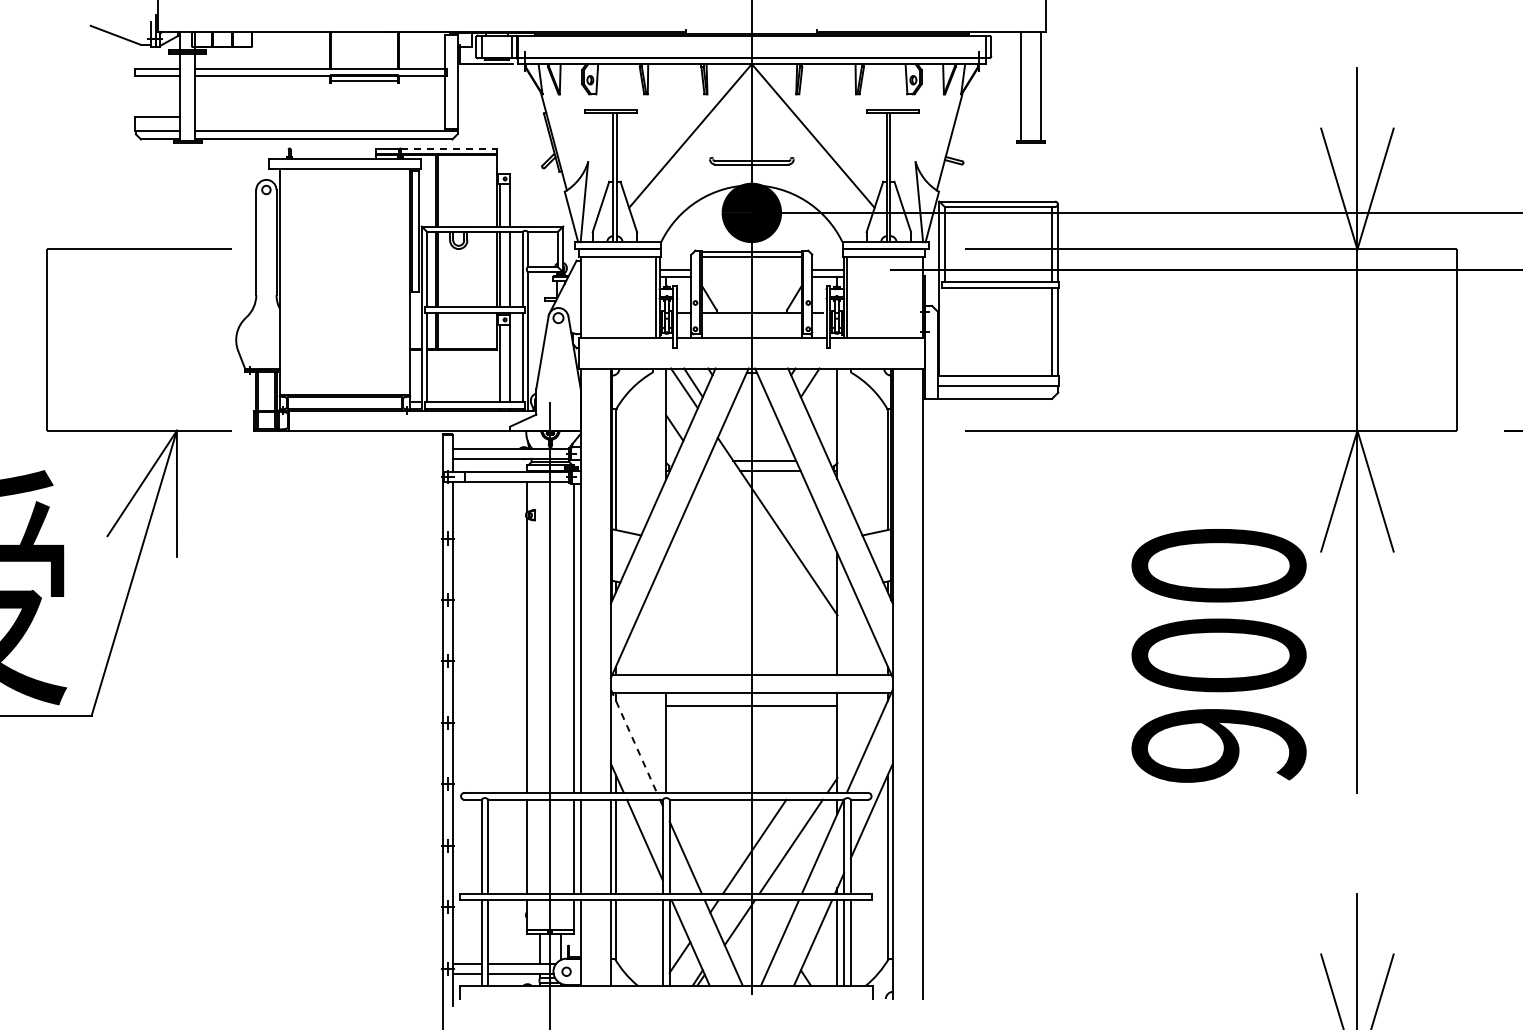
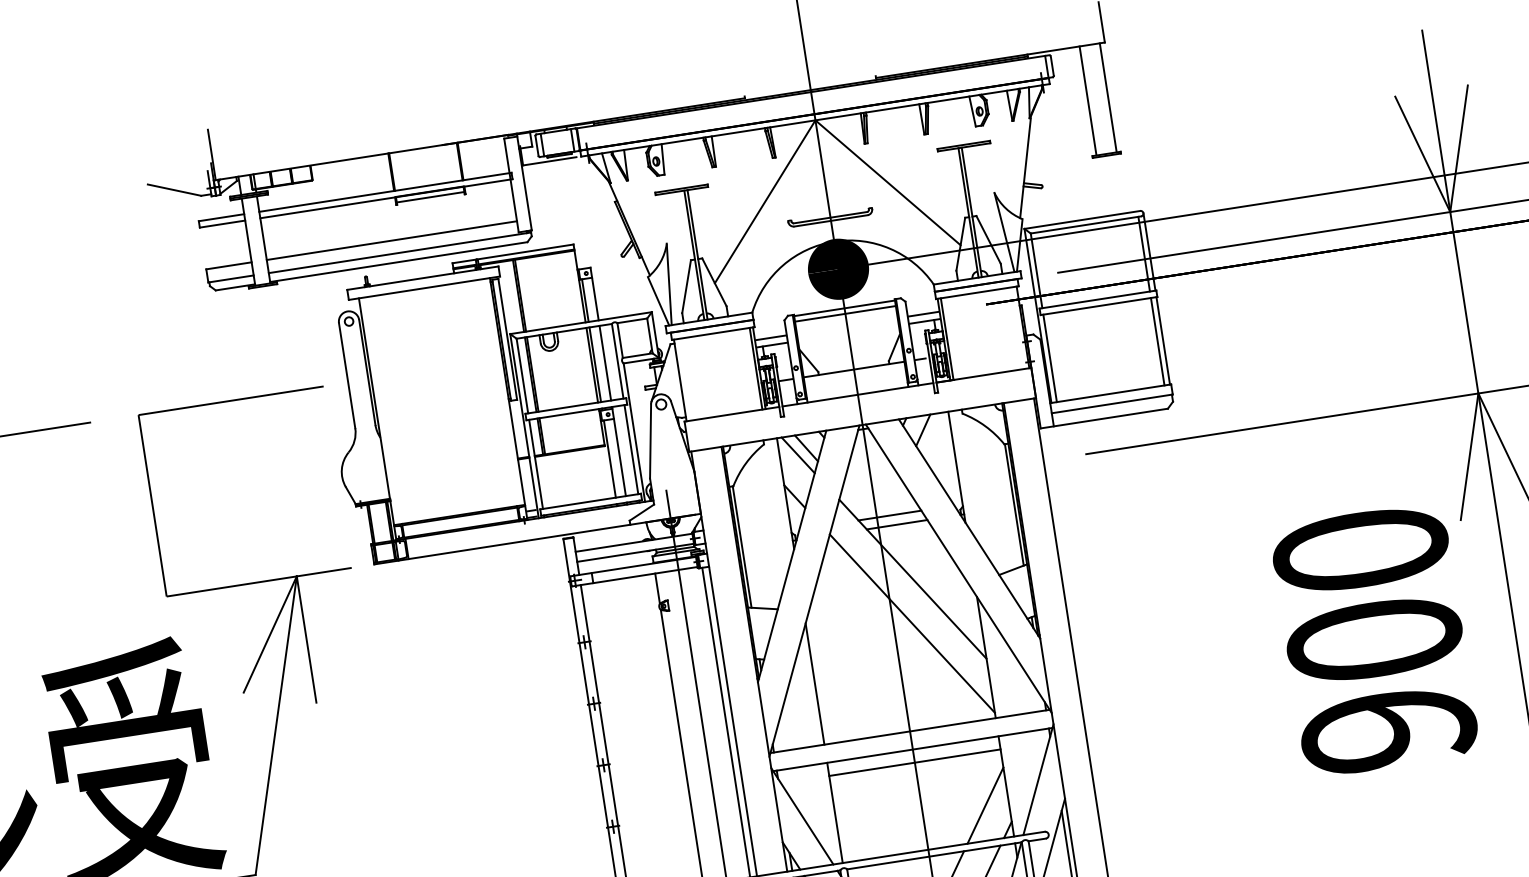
line: (320, 117) -> (391, 240), added
line: (449, 148) -> (525, 251), dashed -> solid
line: (944, 331) -> (1049, 358), added
line: (770, 569) -> (912, 623), added
line: (666, 613) -> (815, 683), added
line: (633, 741) -> (801, 816), dashed -> solid
line: (814, 758) -> (985, 805), added

